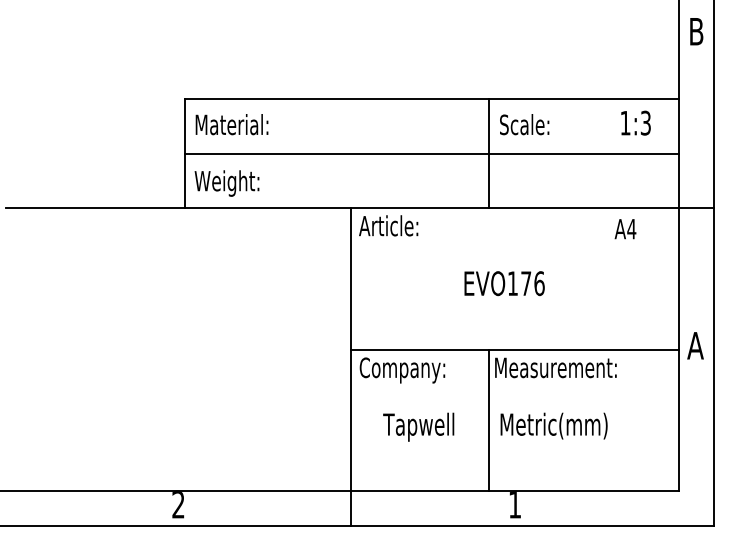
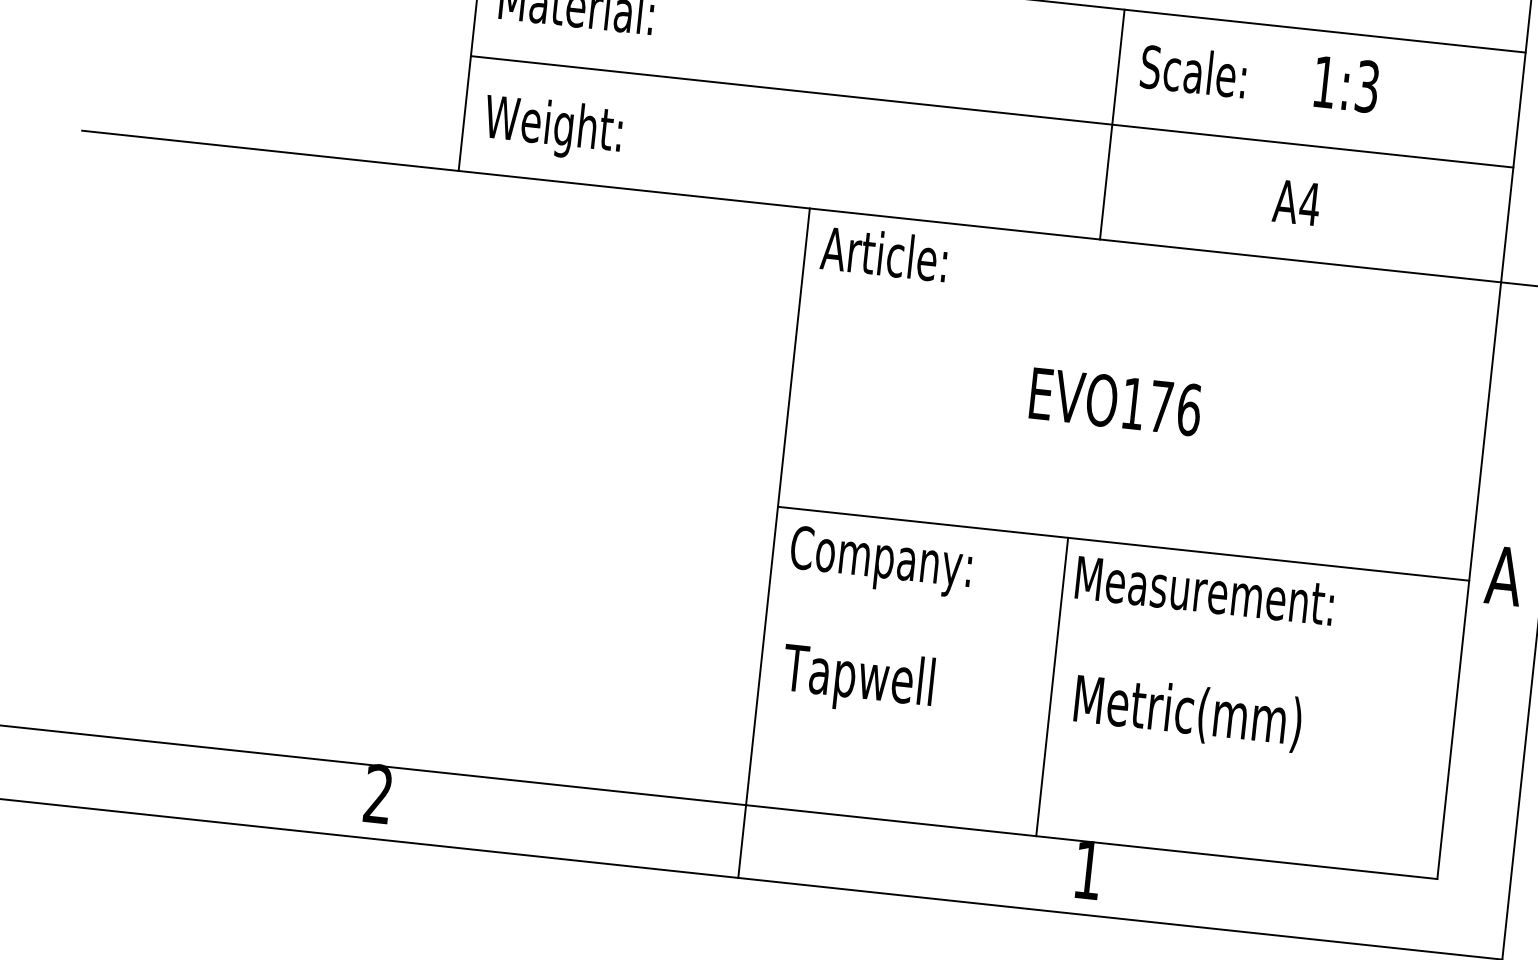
text: (635, 122) -> (1345, 82), moved
text: (625, 229) -> (1296, 203), moved
text: (418, 426) -> (857, 678), moved

